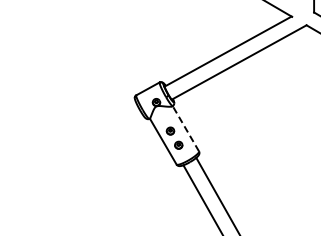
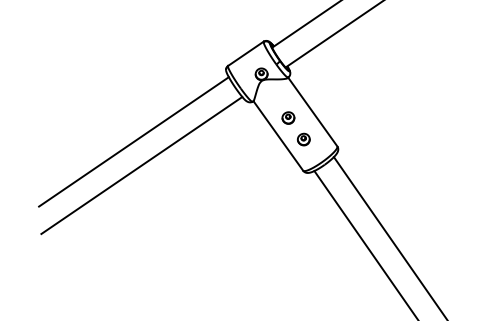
line: (185, 128) -> (312, 111), dashed -> solid
line: (73, 136) -> (133, 141), added
line: (77, 151) -> (142, 164), added

